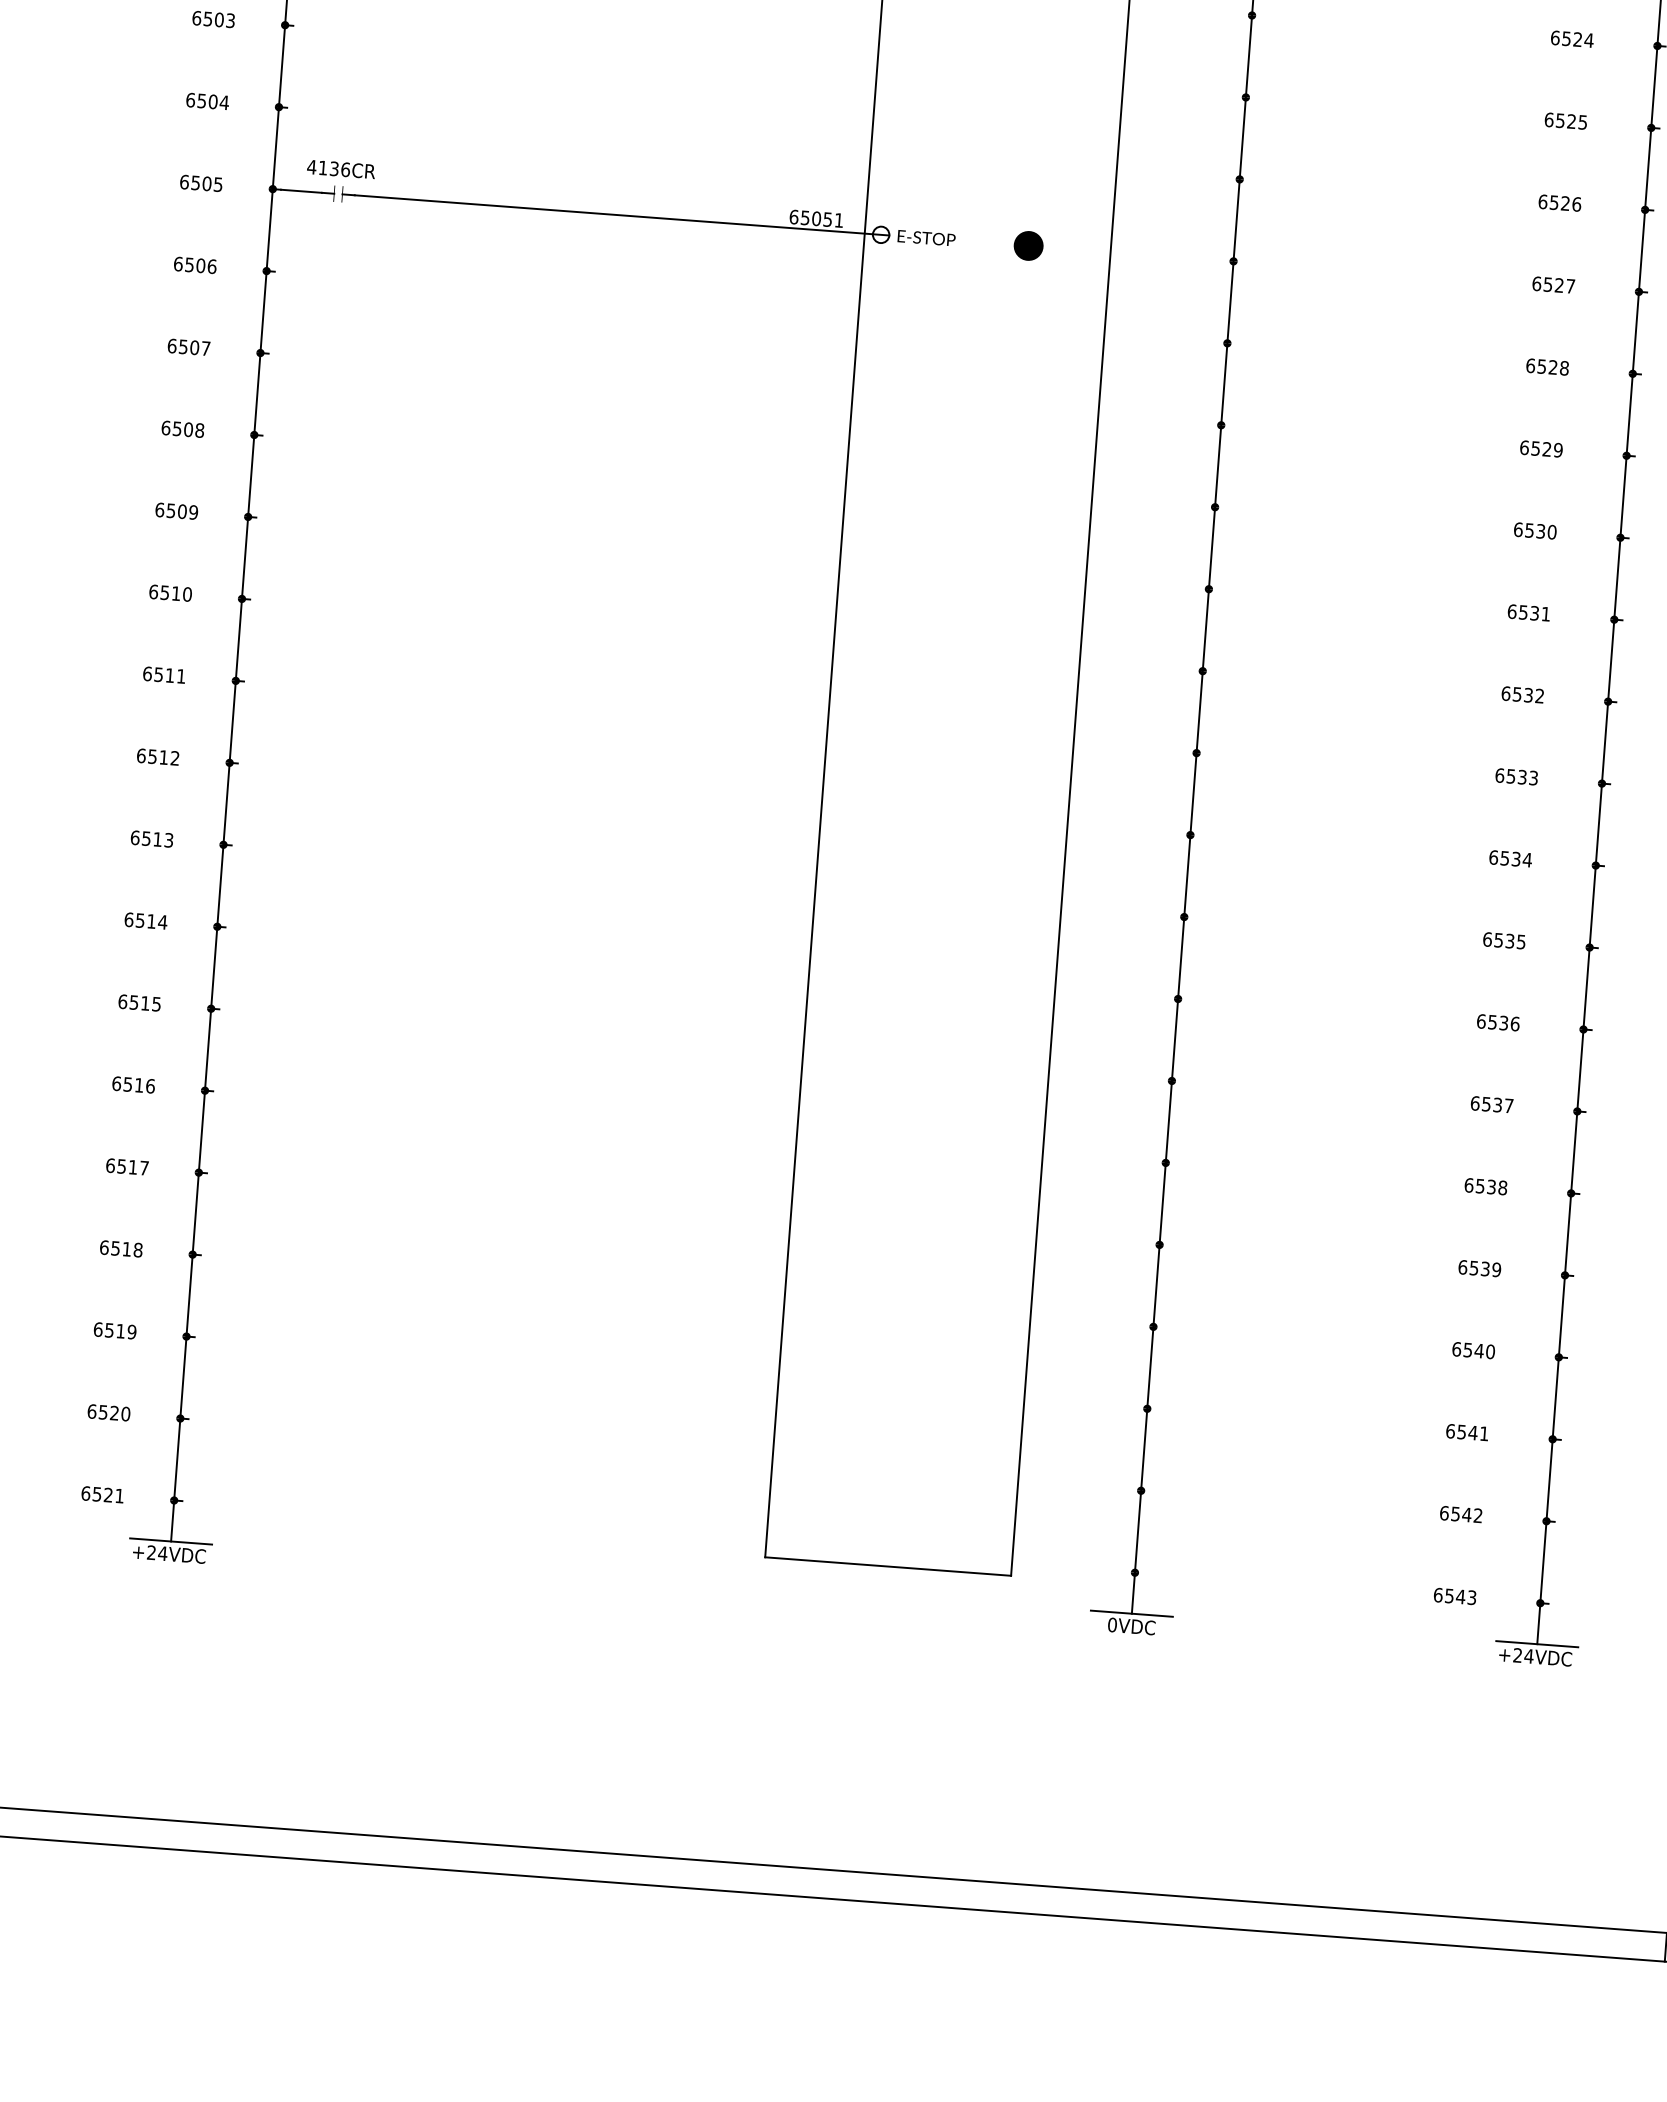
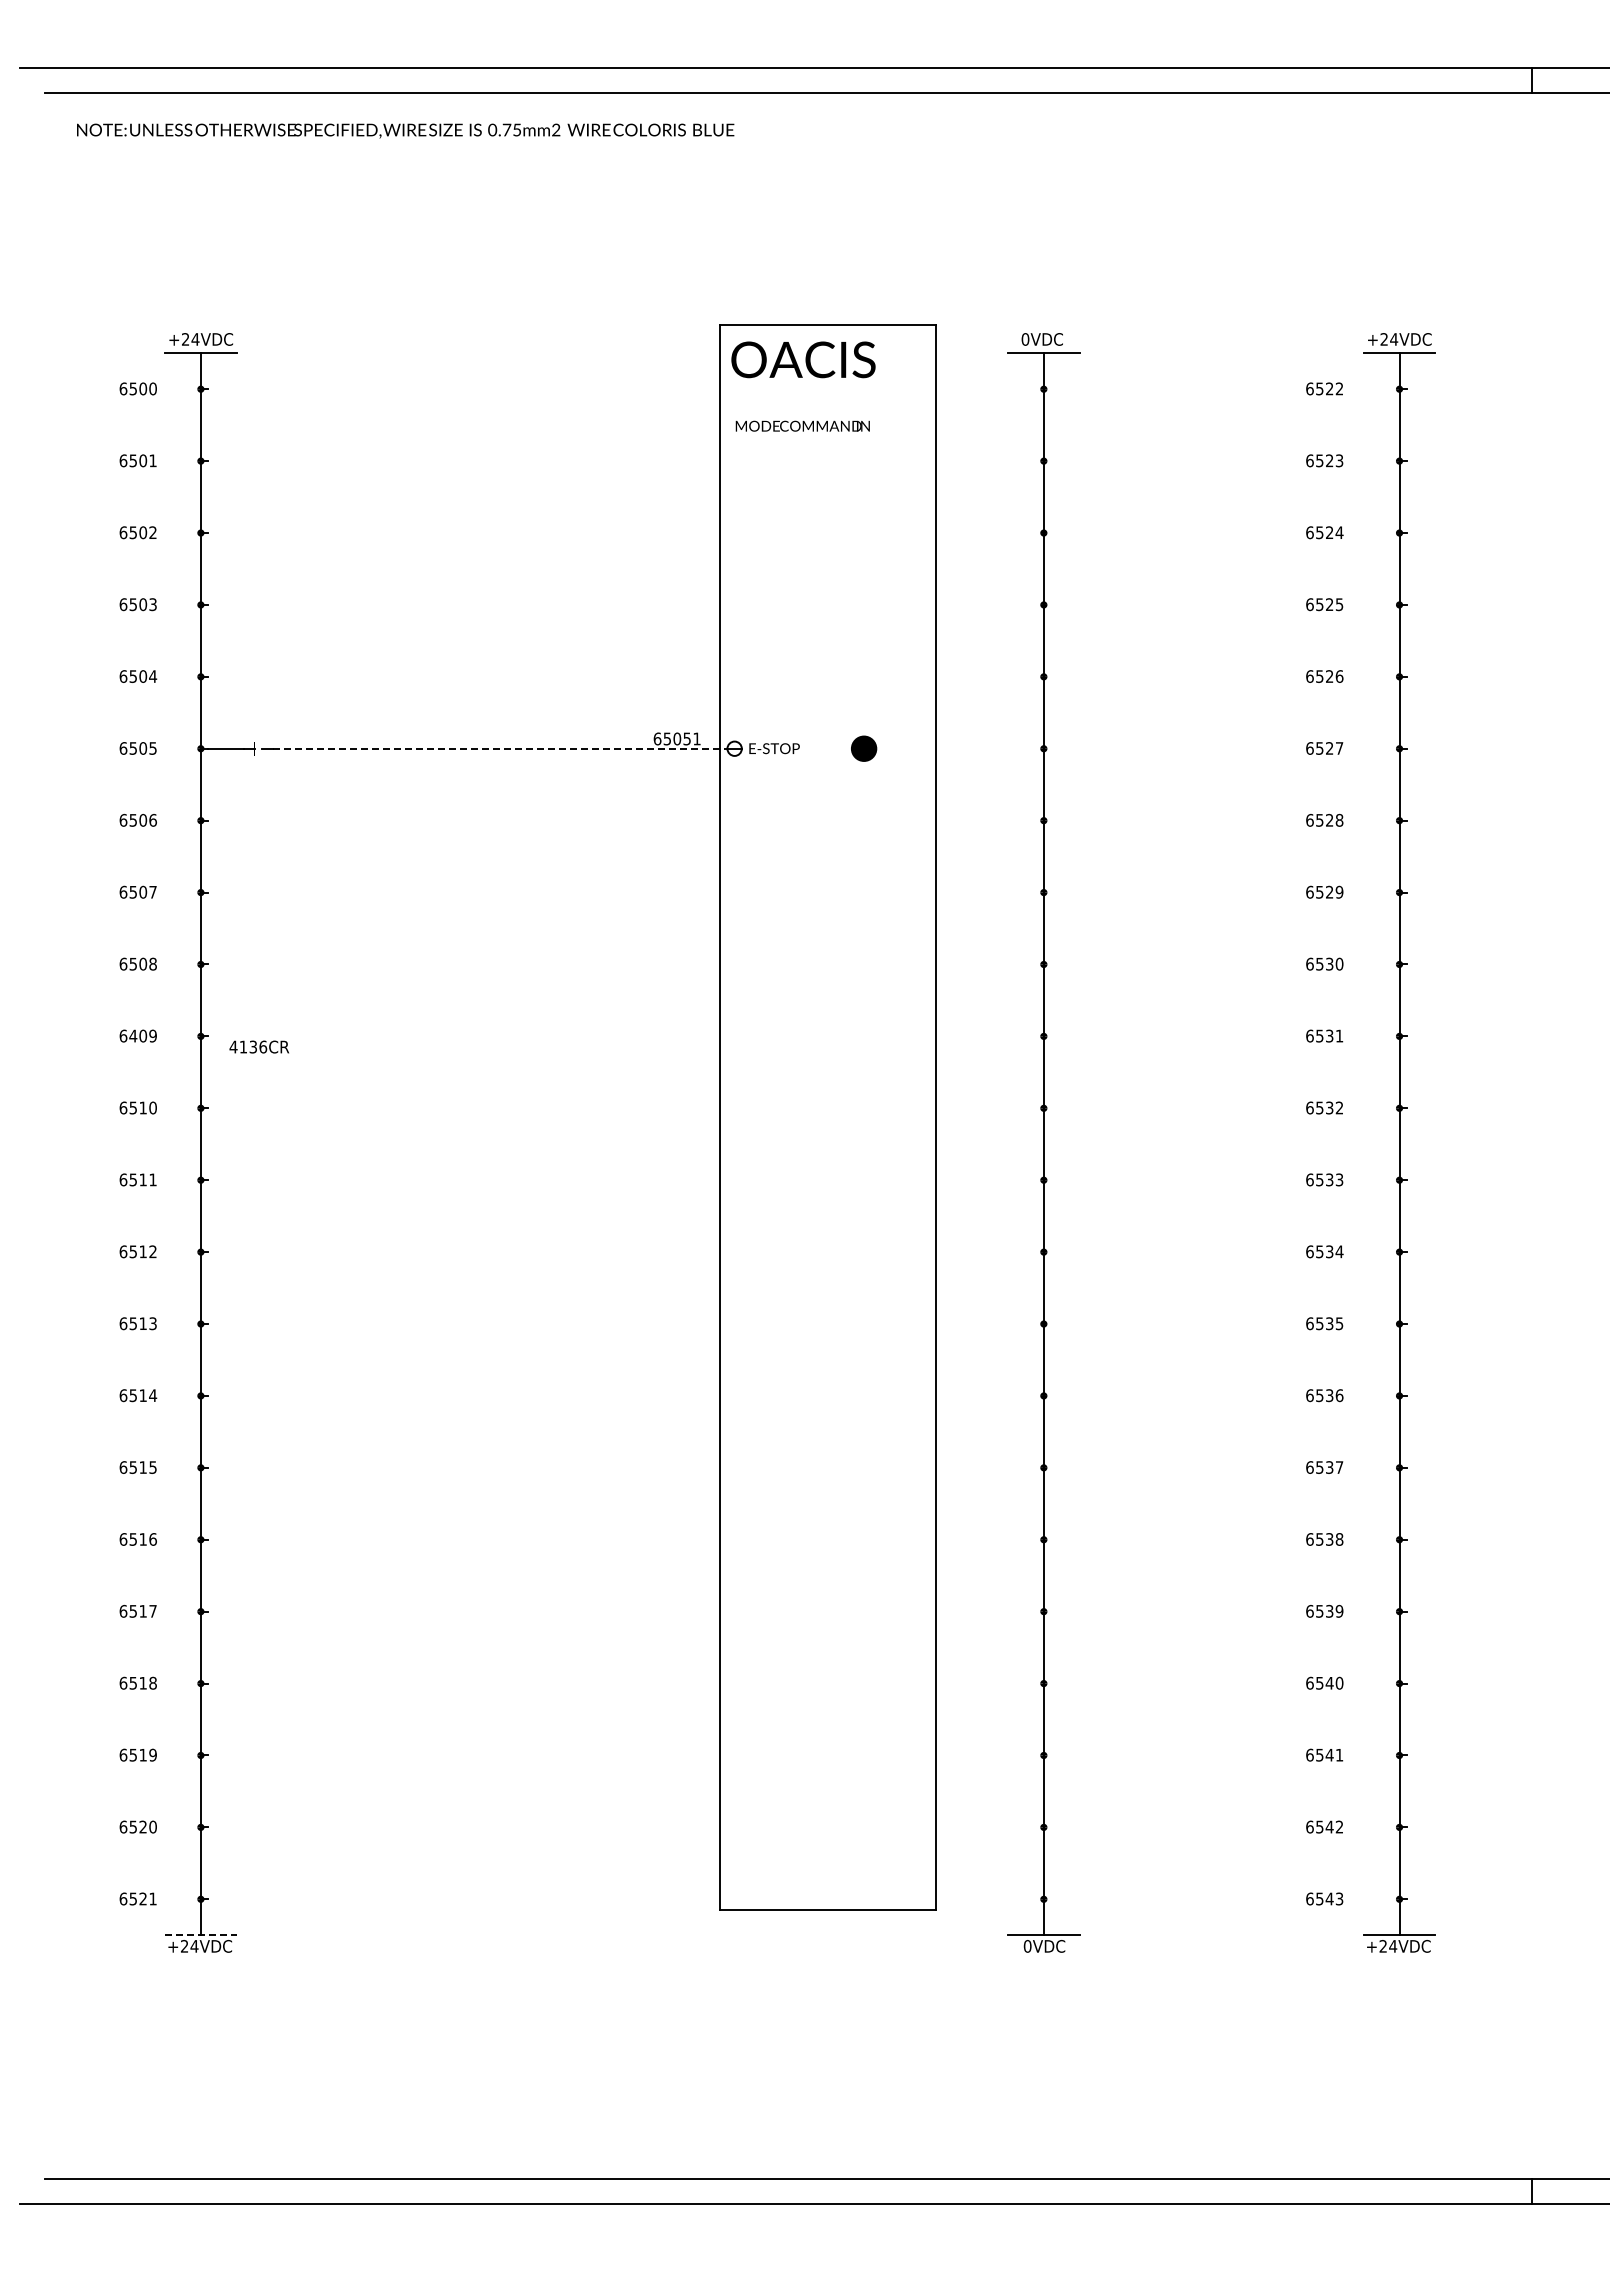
text: (341, 168) -> (259, 1046), moved
line: (614, 214) -> (500, 748), solid -> dashed
text: (171, 510) -> (133, 1035), 6509 -> 6409
line: (170, 1541) -> (200, 1935), solid -> dashed

